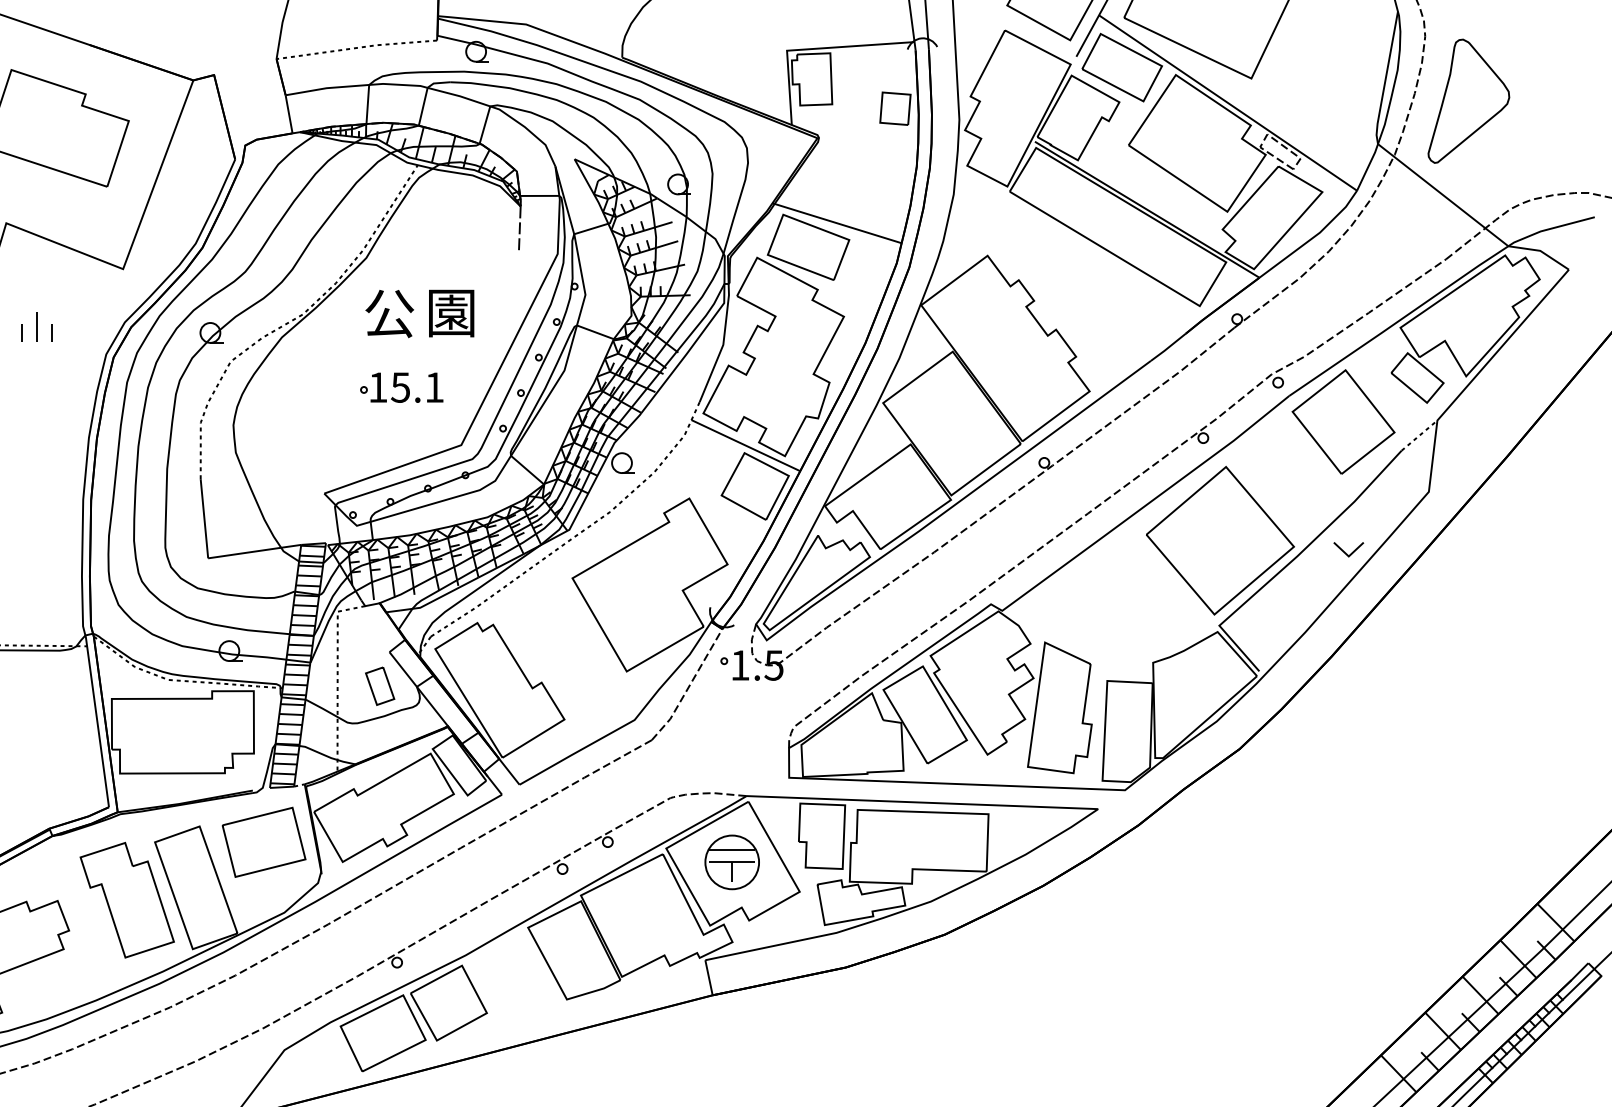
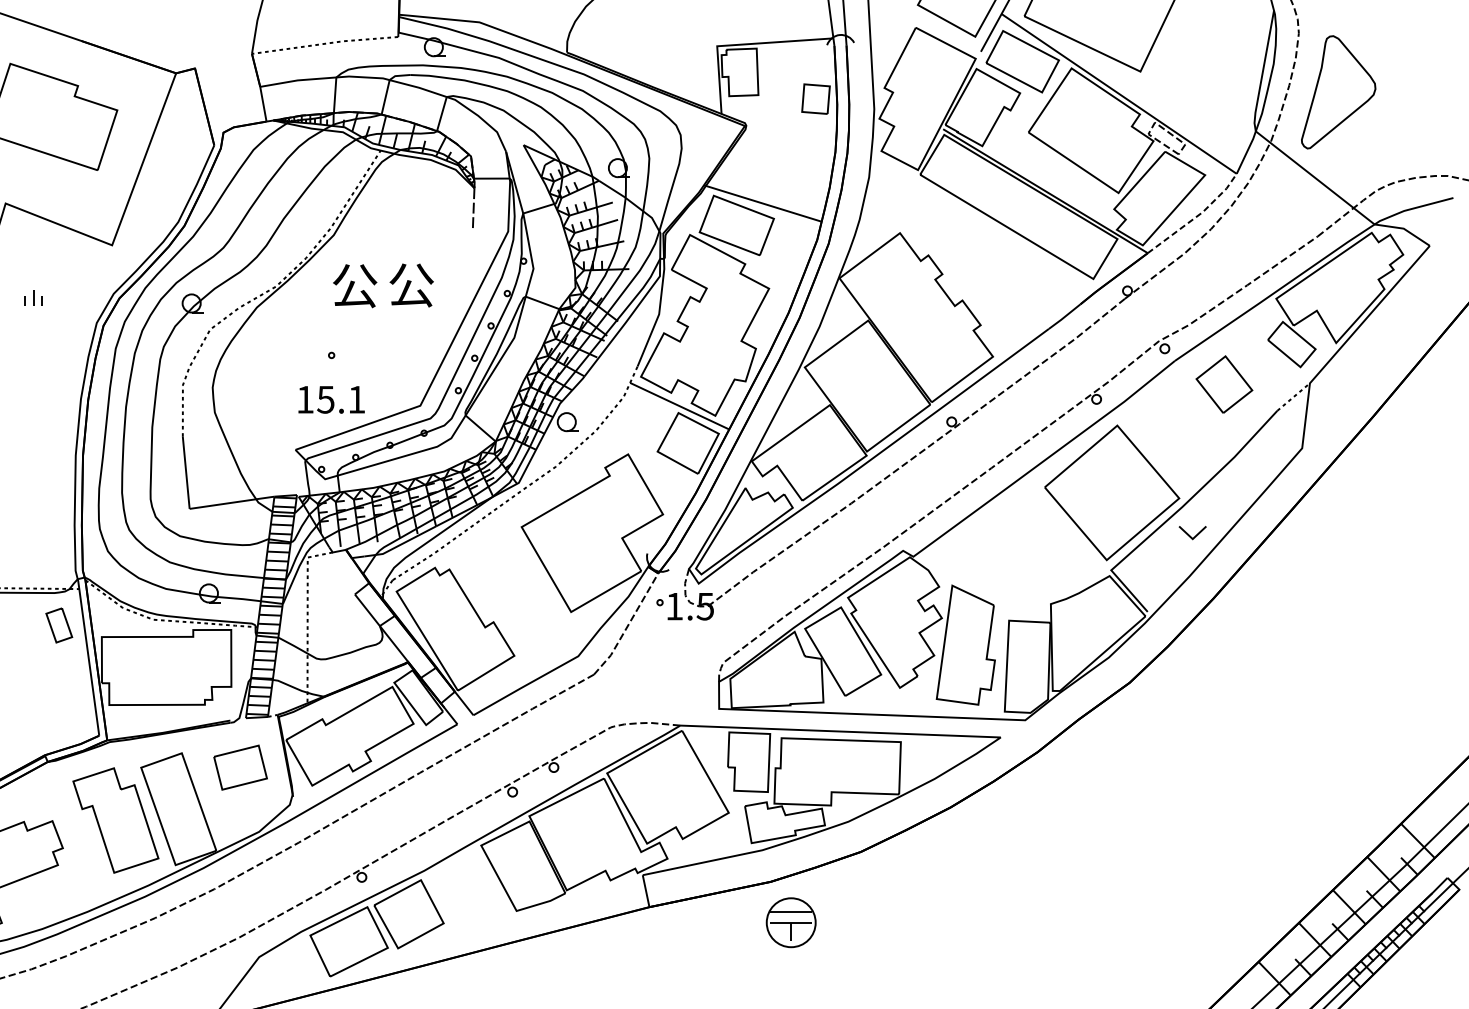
line: (1313, 237) -> (1197, 216), solid -> dashed
text: (451, 313) -> (411, 285), 園 -> 公
part: (36, 326) -> (33, 297), size x0.6
text: (406, 387) -> (331, 399), moved
part: (1343, 421) -> (1224, 384), size x0.6
part: (1348, 549) -> (1192, 532), moved
part: (380, 685) -> (59, 624), moved
part: (263, 841) -> (240, 766), size x0.7
part: (731, 862) -> (790, 922), moved

